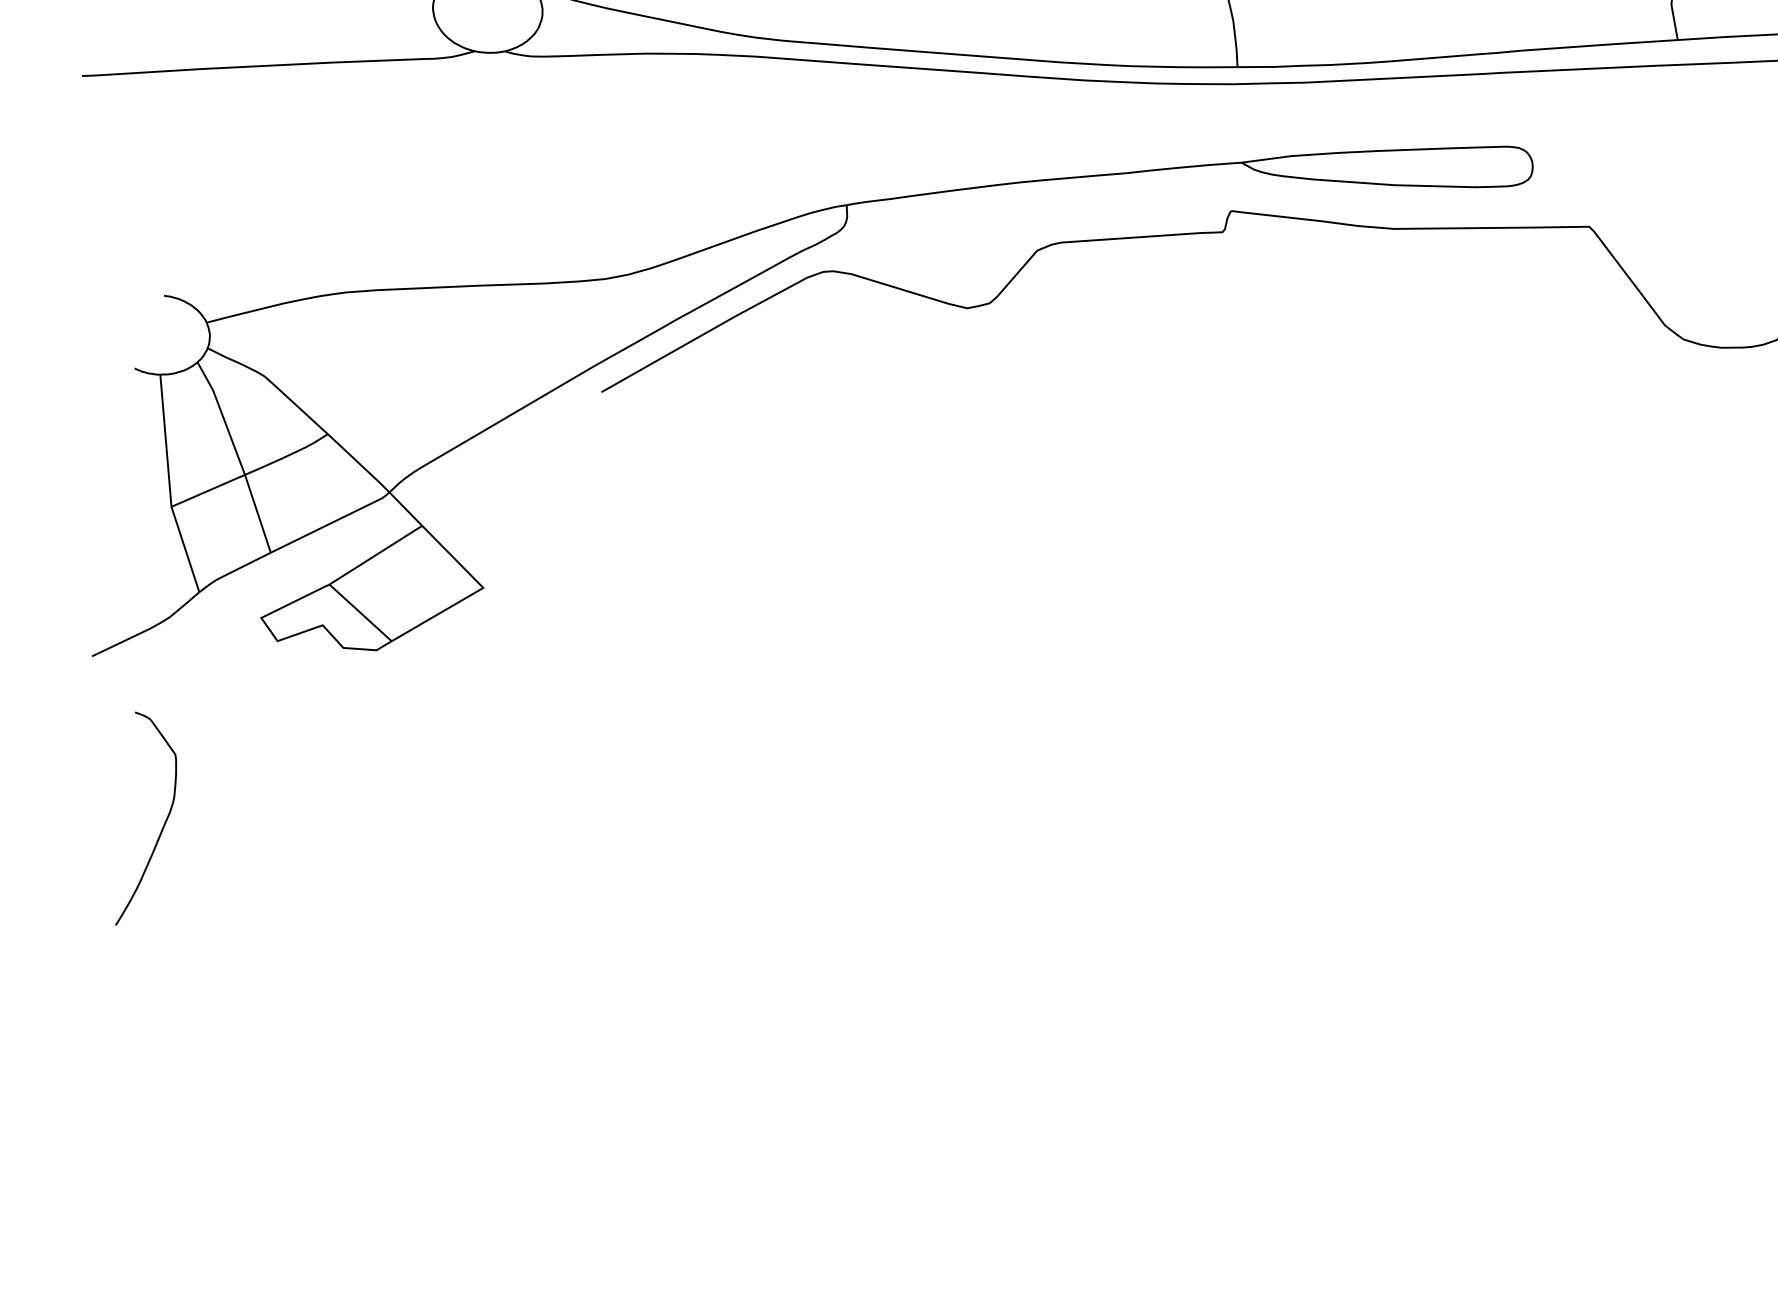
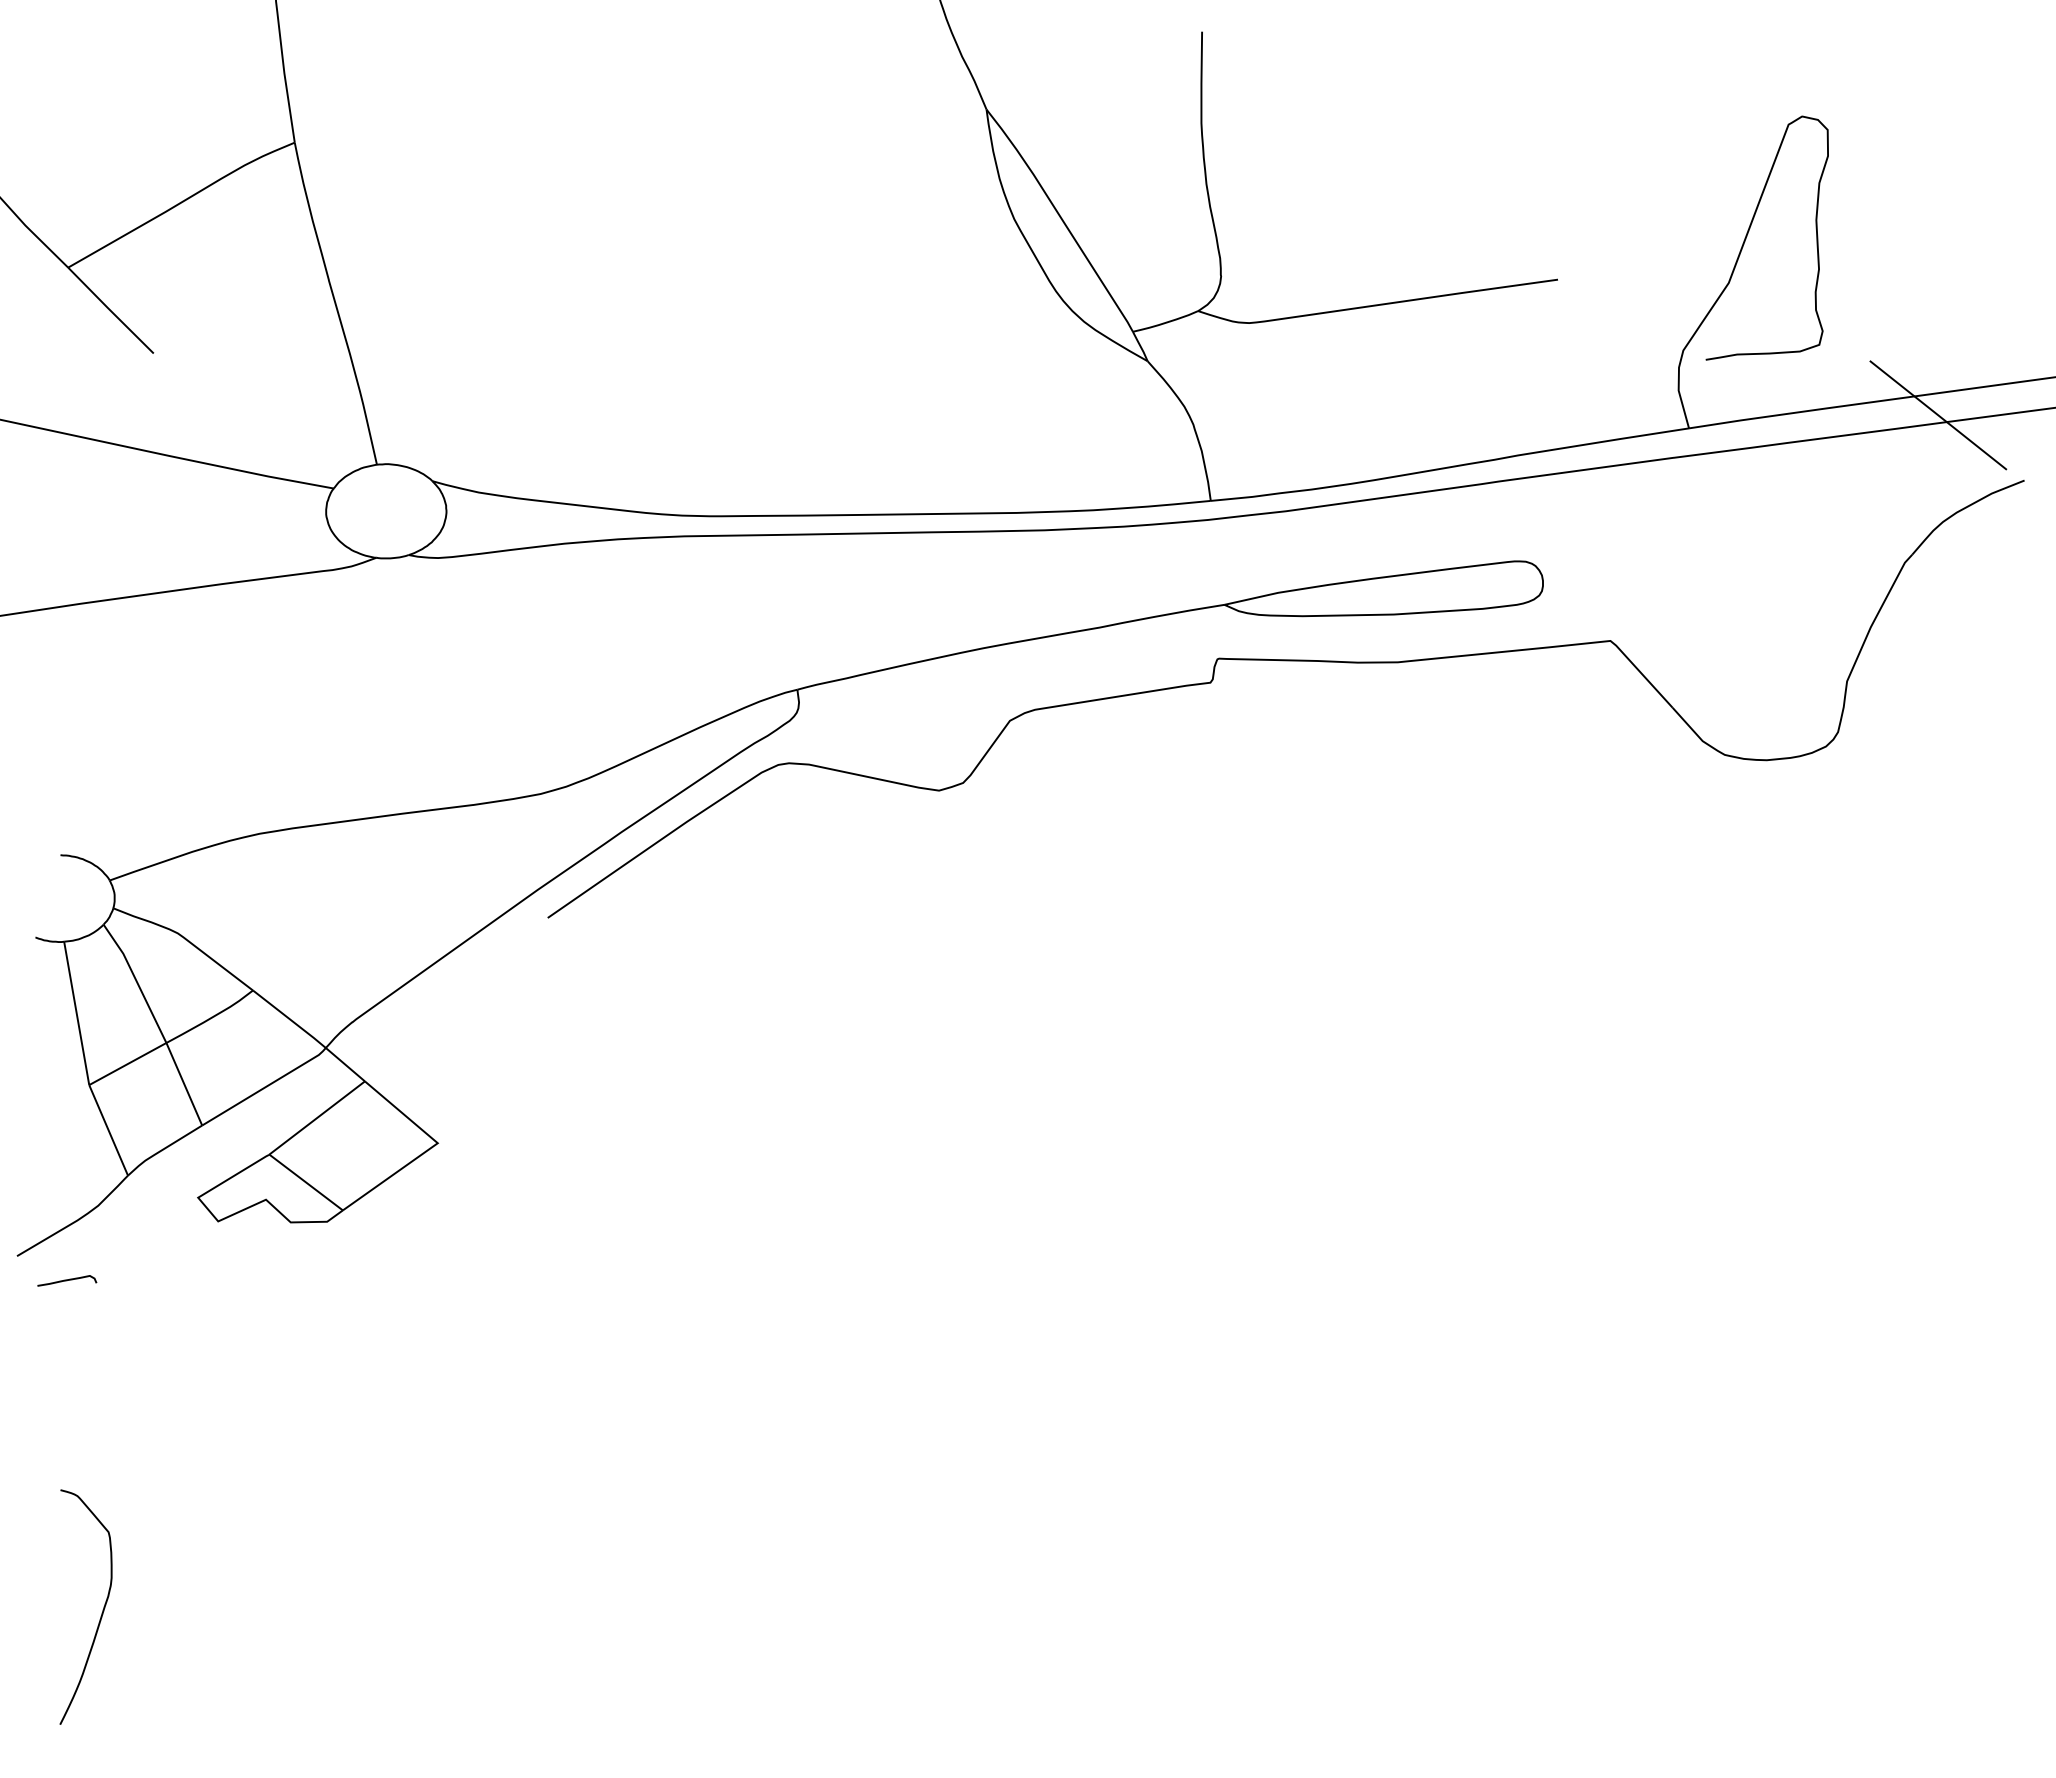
curve: (135, 682) -> (67, 1280), added
curve: (163, 824) -> (102, 1609), moved

